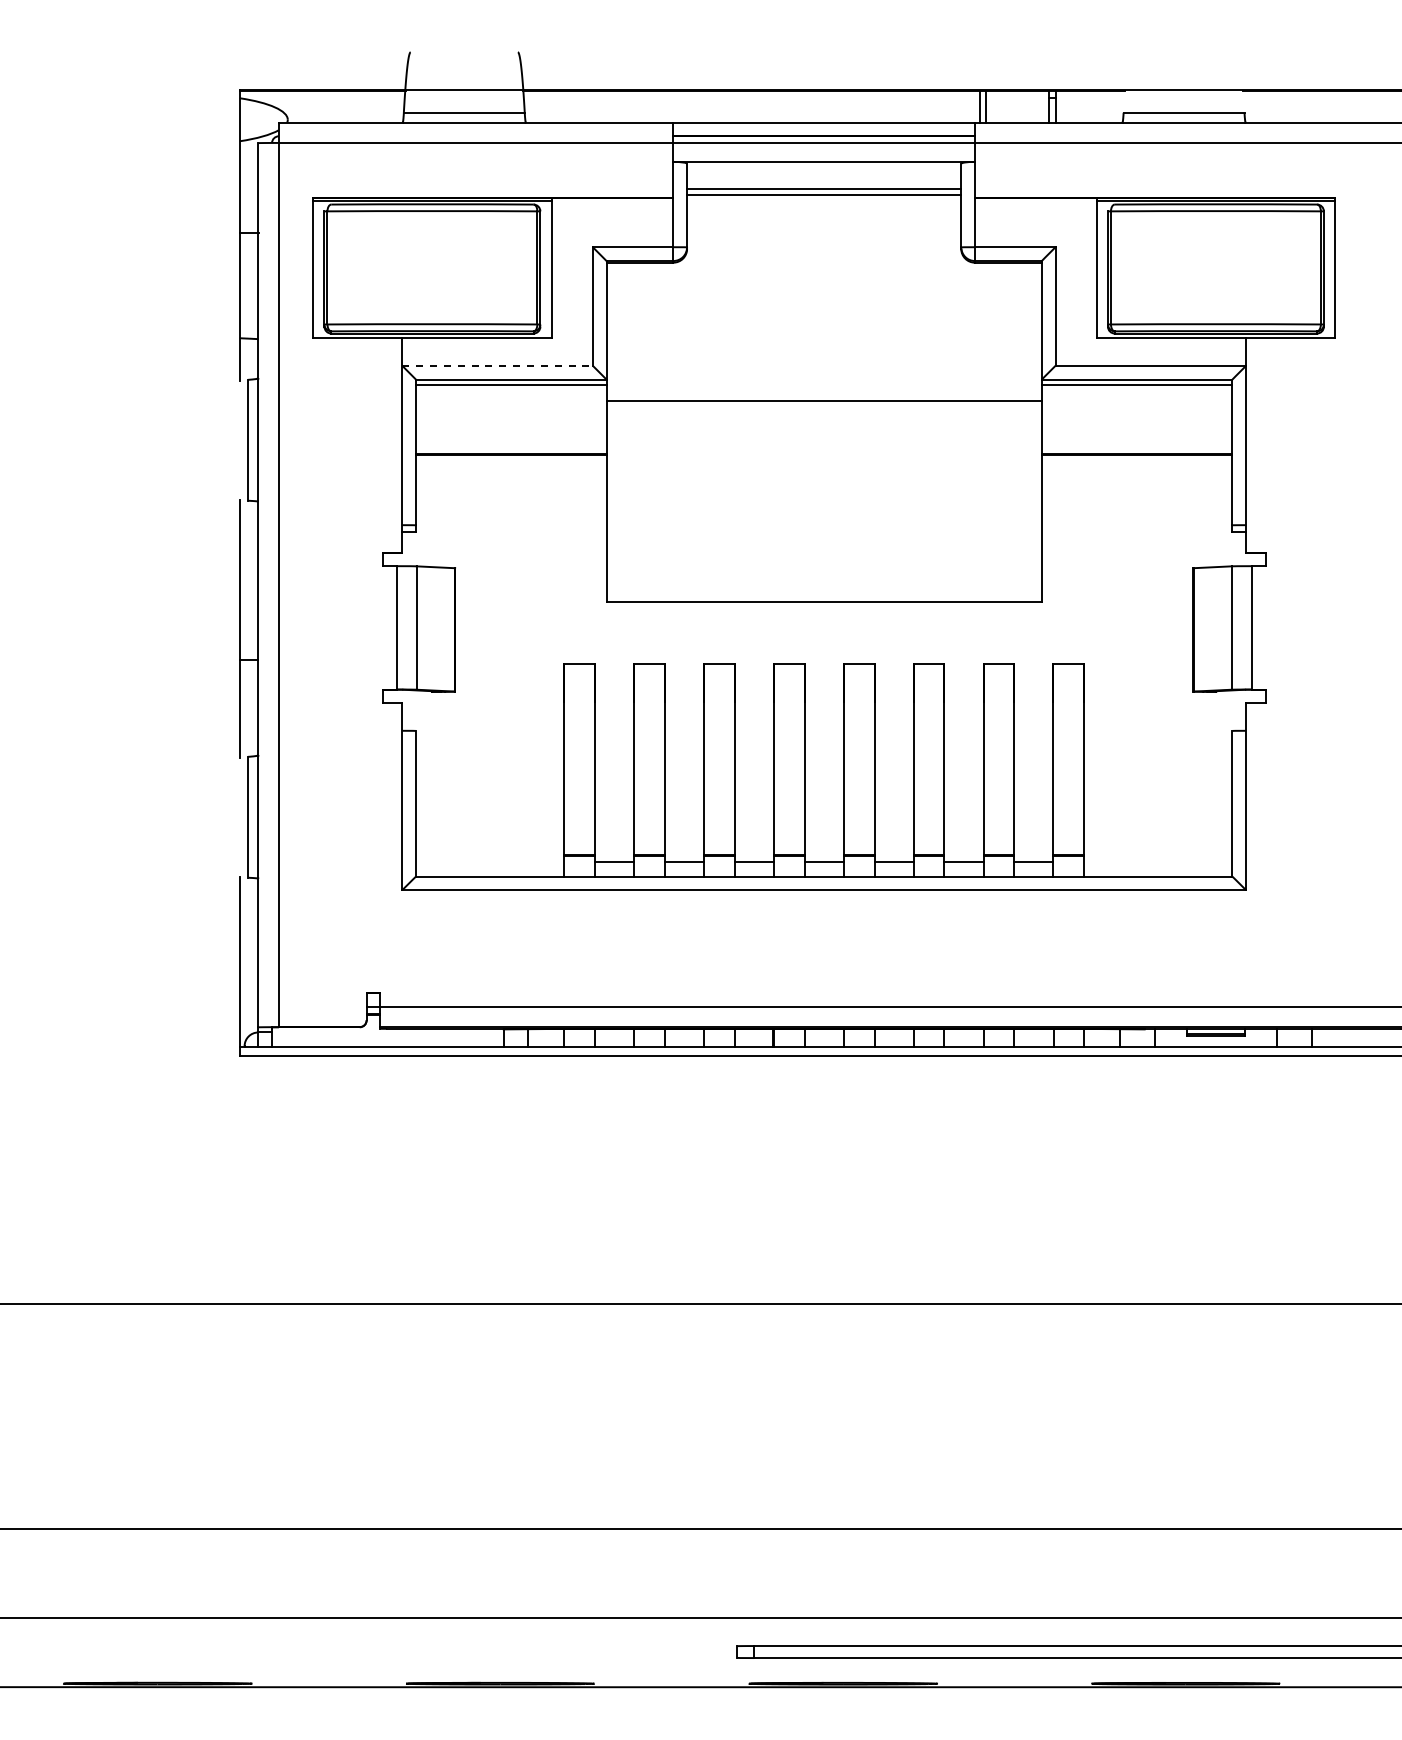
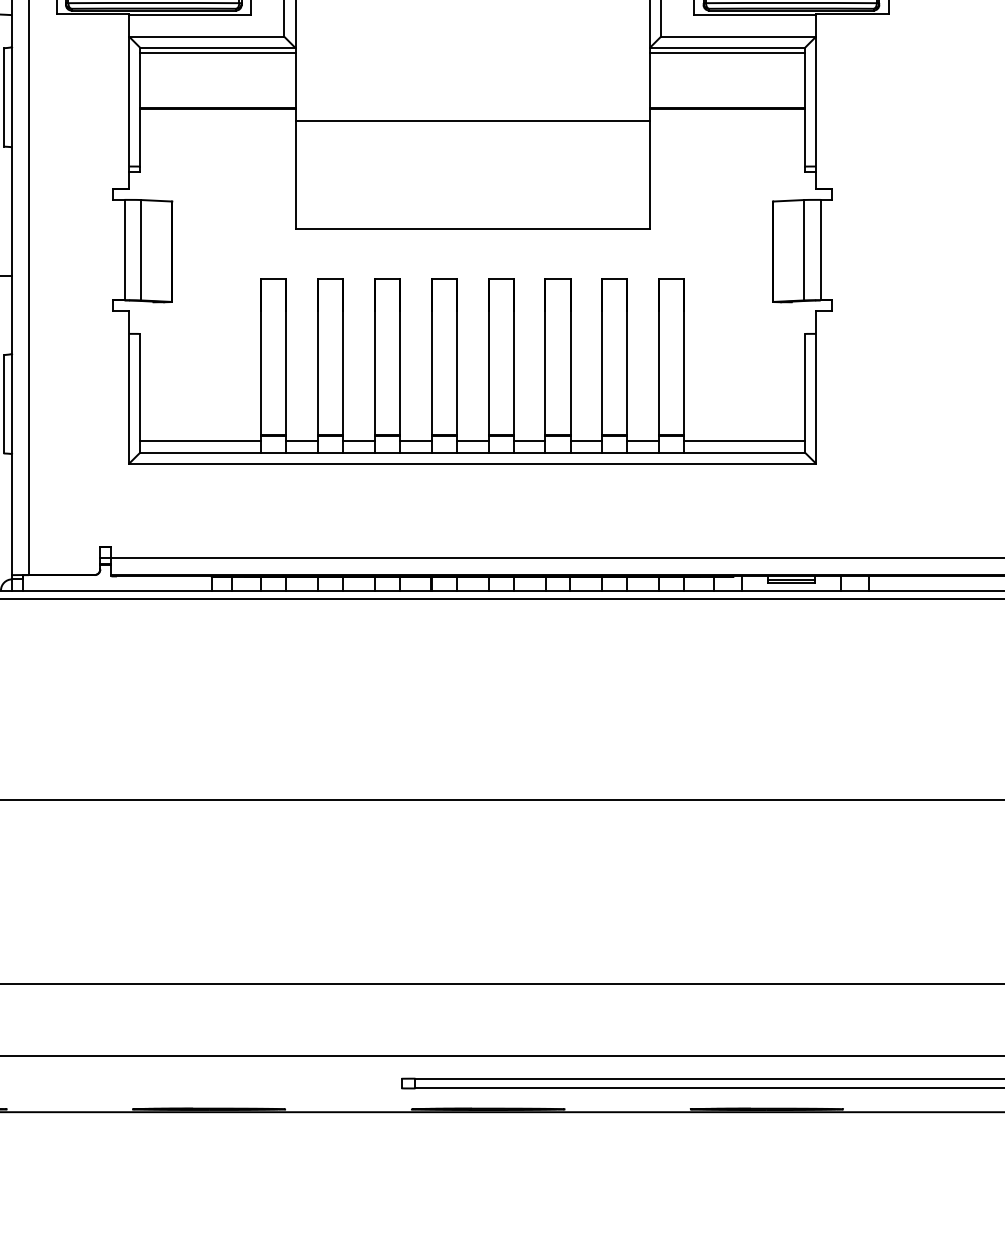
line: (498, 365) -> (207, 36), dashed -> solid
line: (823, 400) -> (472, 120), moved
line: (489, 862) -> (200, 441), added
line: (1158, 862) -> (744, 441), added

